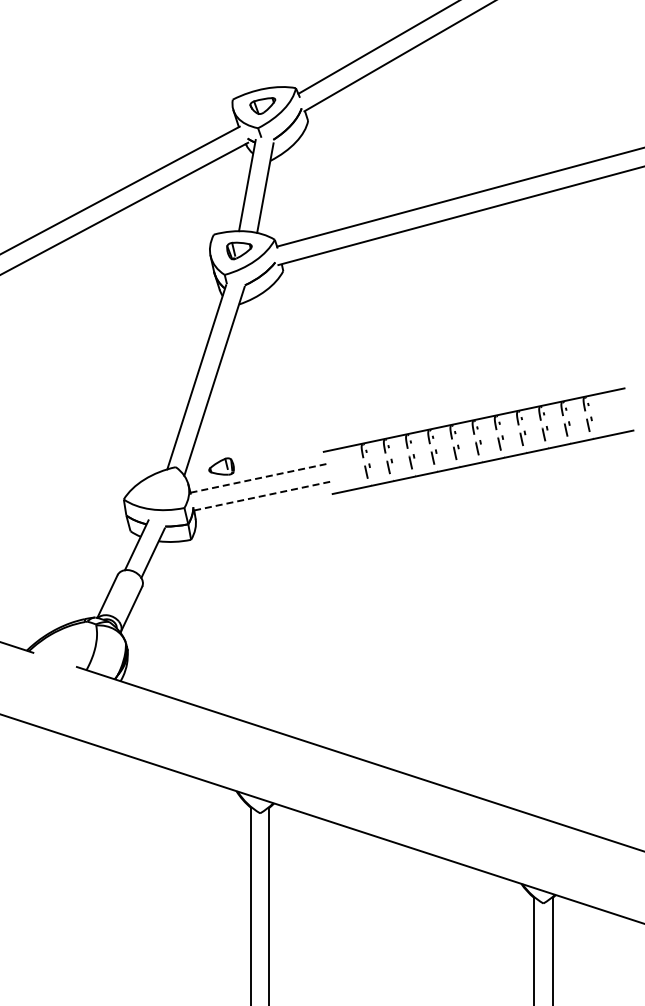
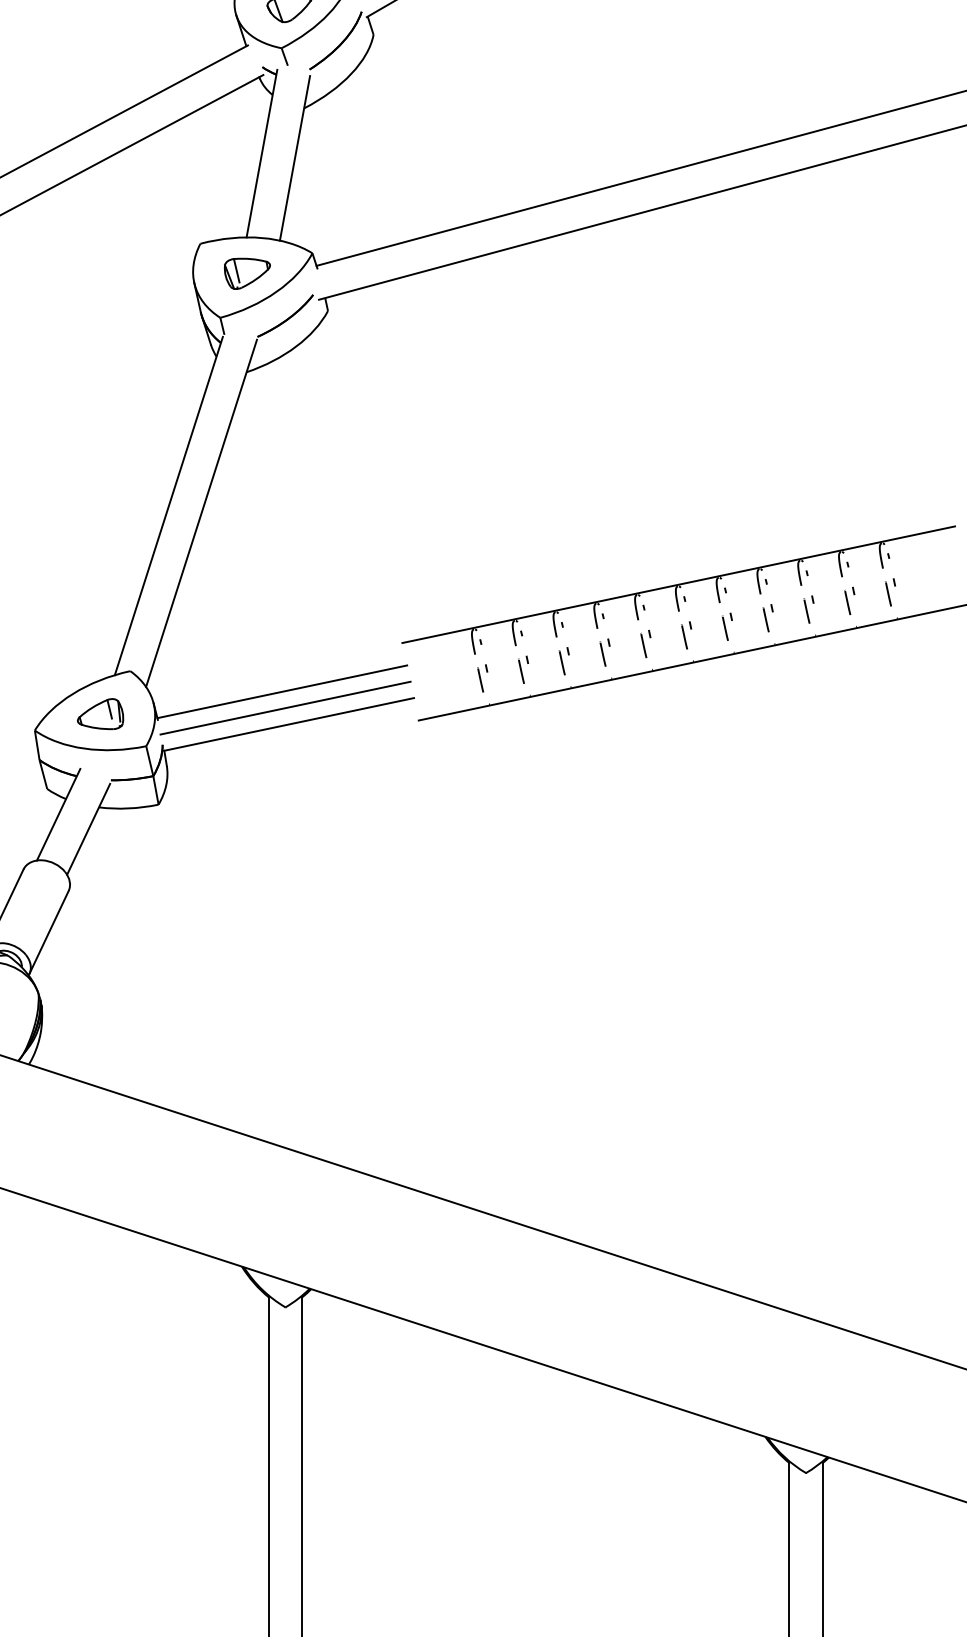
part: (221, 466) -> (100, 714), moved
line: (258, 478) -> (282, 691), dashed -> solid
line: (260, 486) -> (286, 706), added
line: (262, 496) -> (289, 725), dashed -> solid

